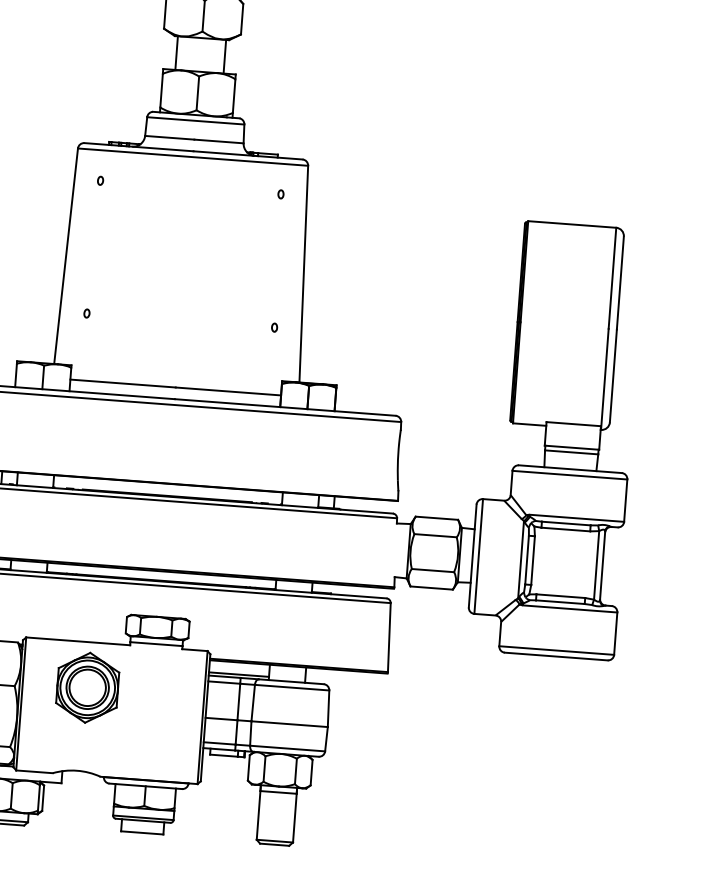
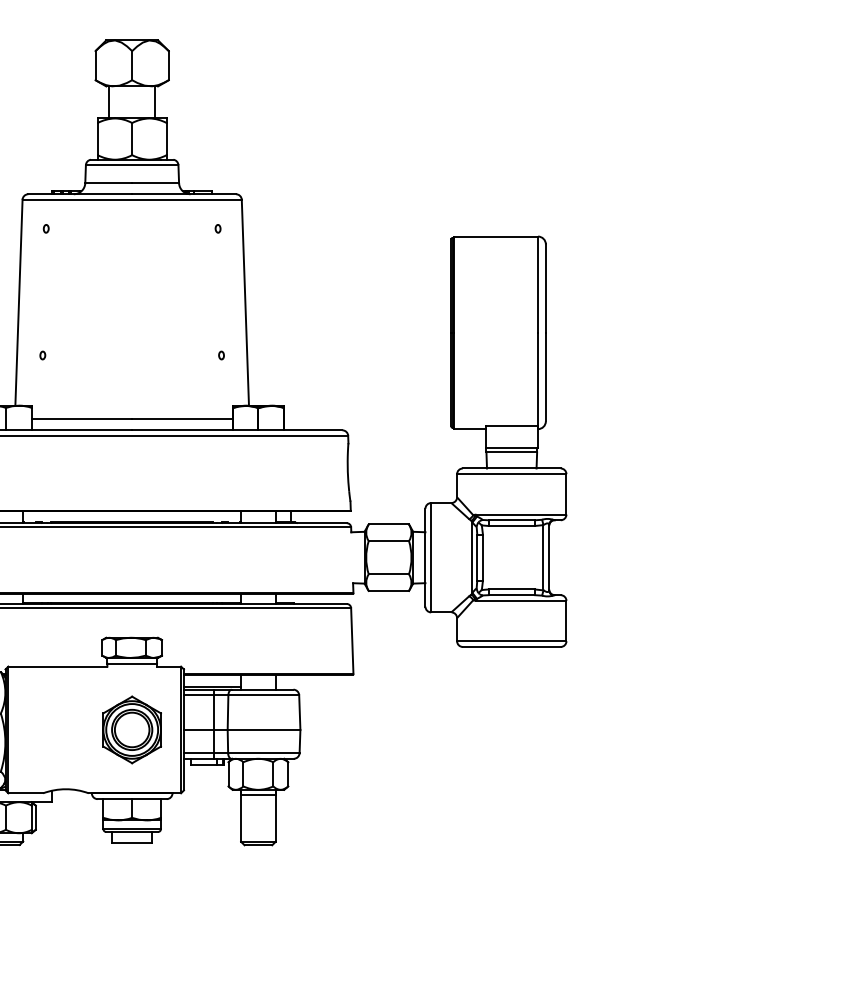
part: (87, 687) -> (131, 729), moved

